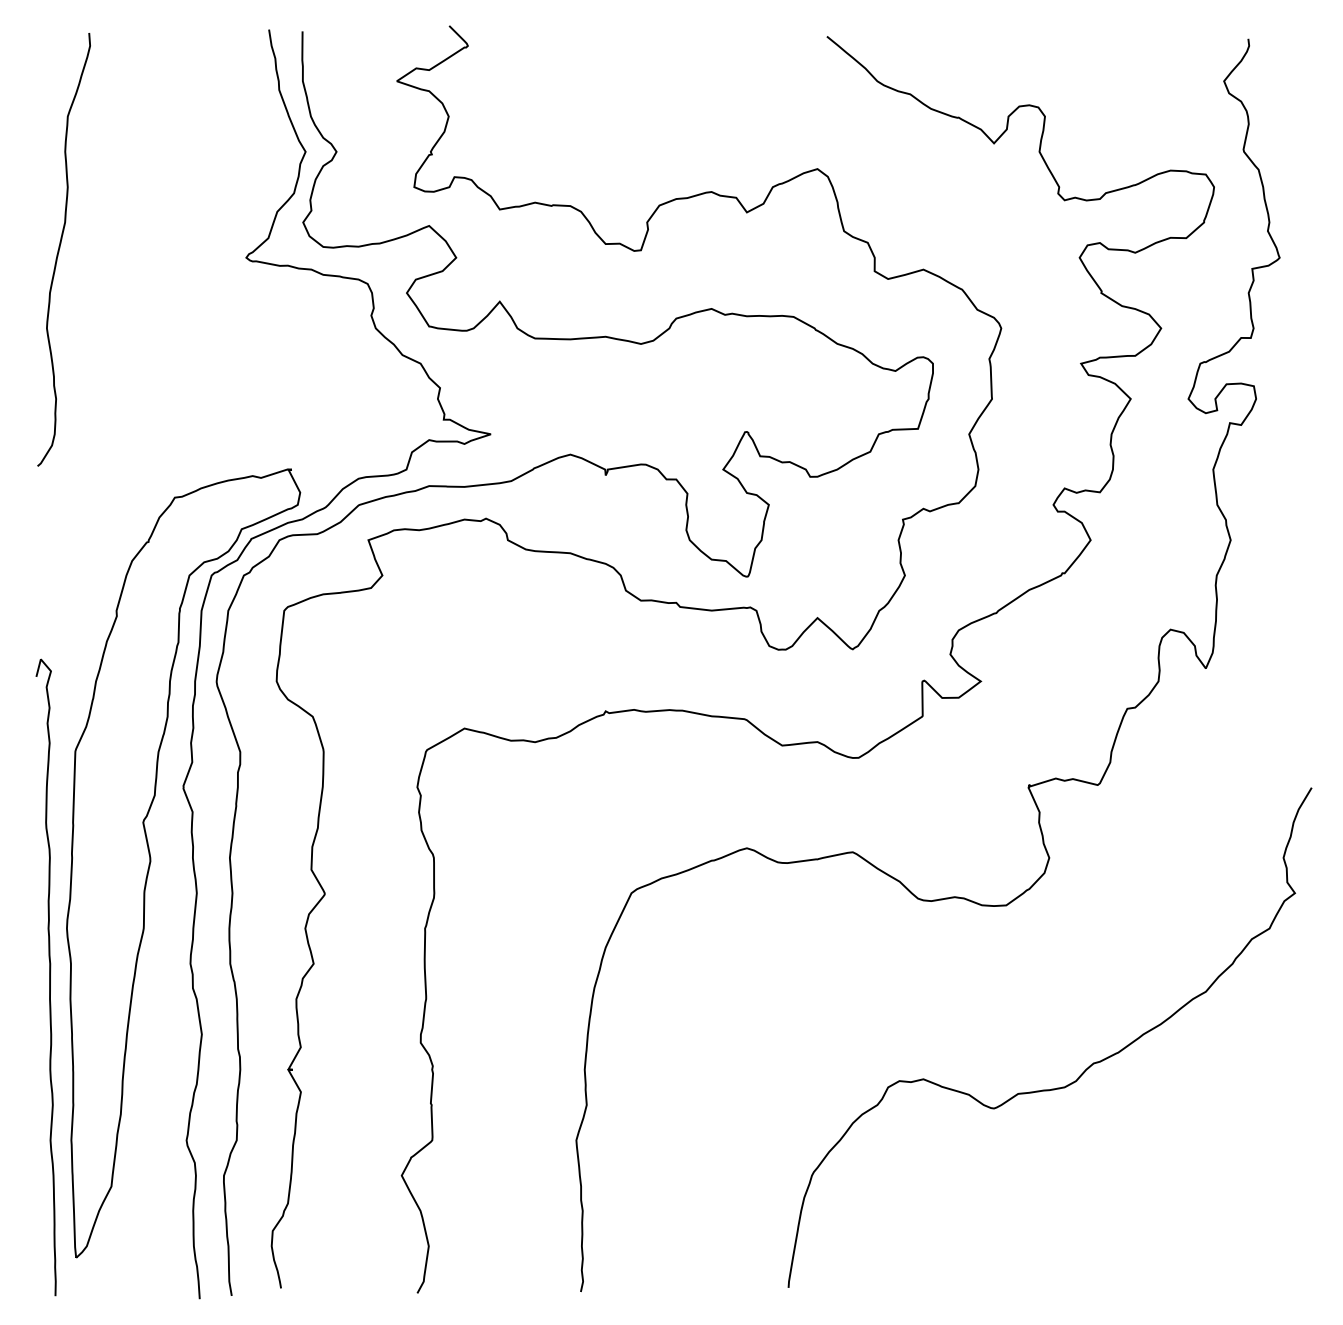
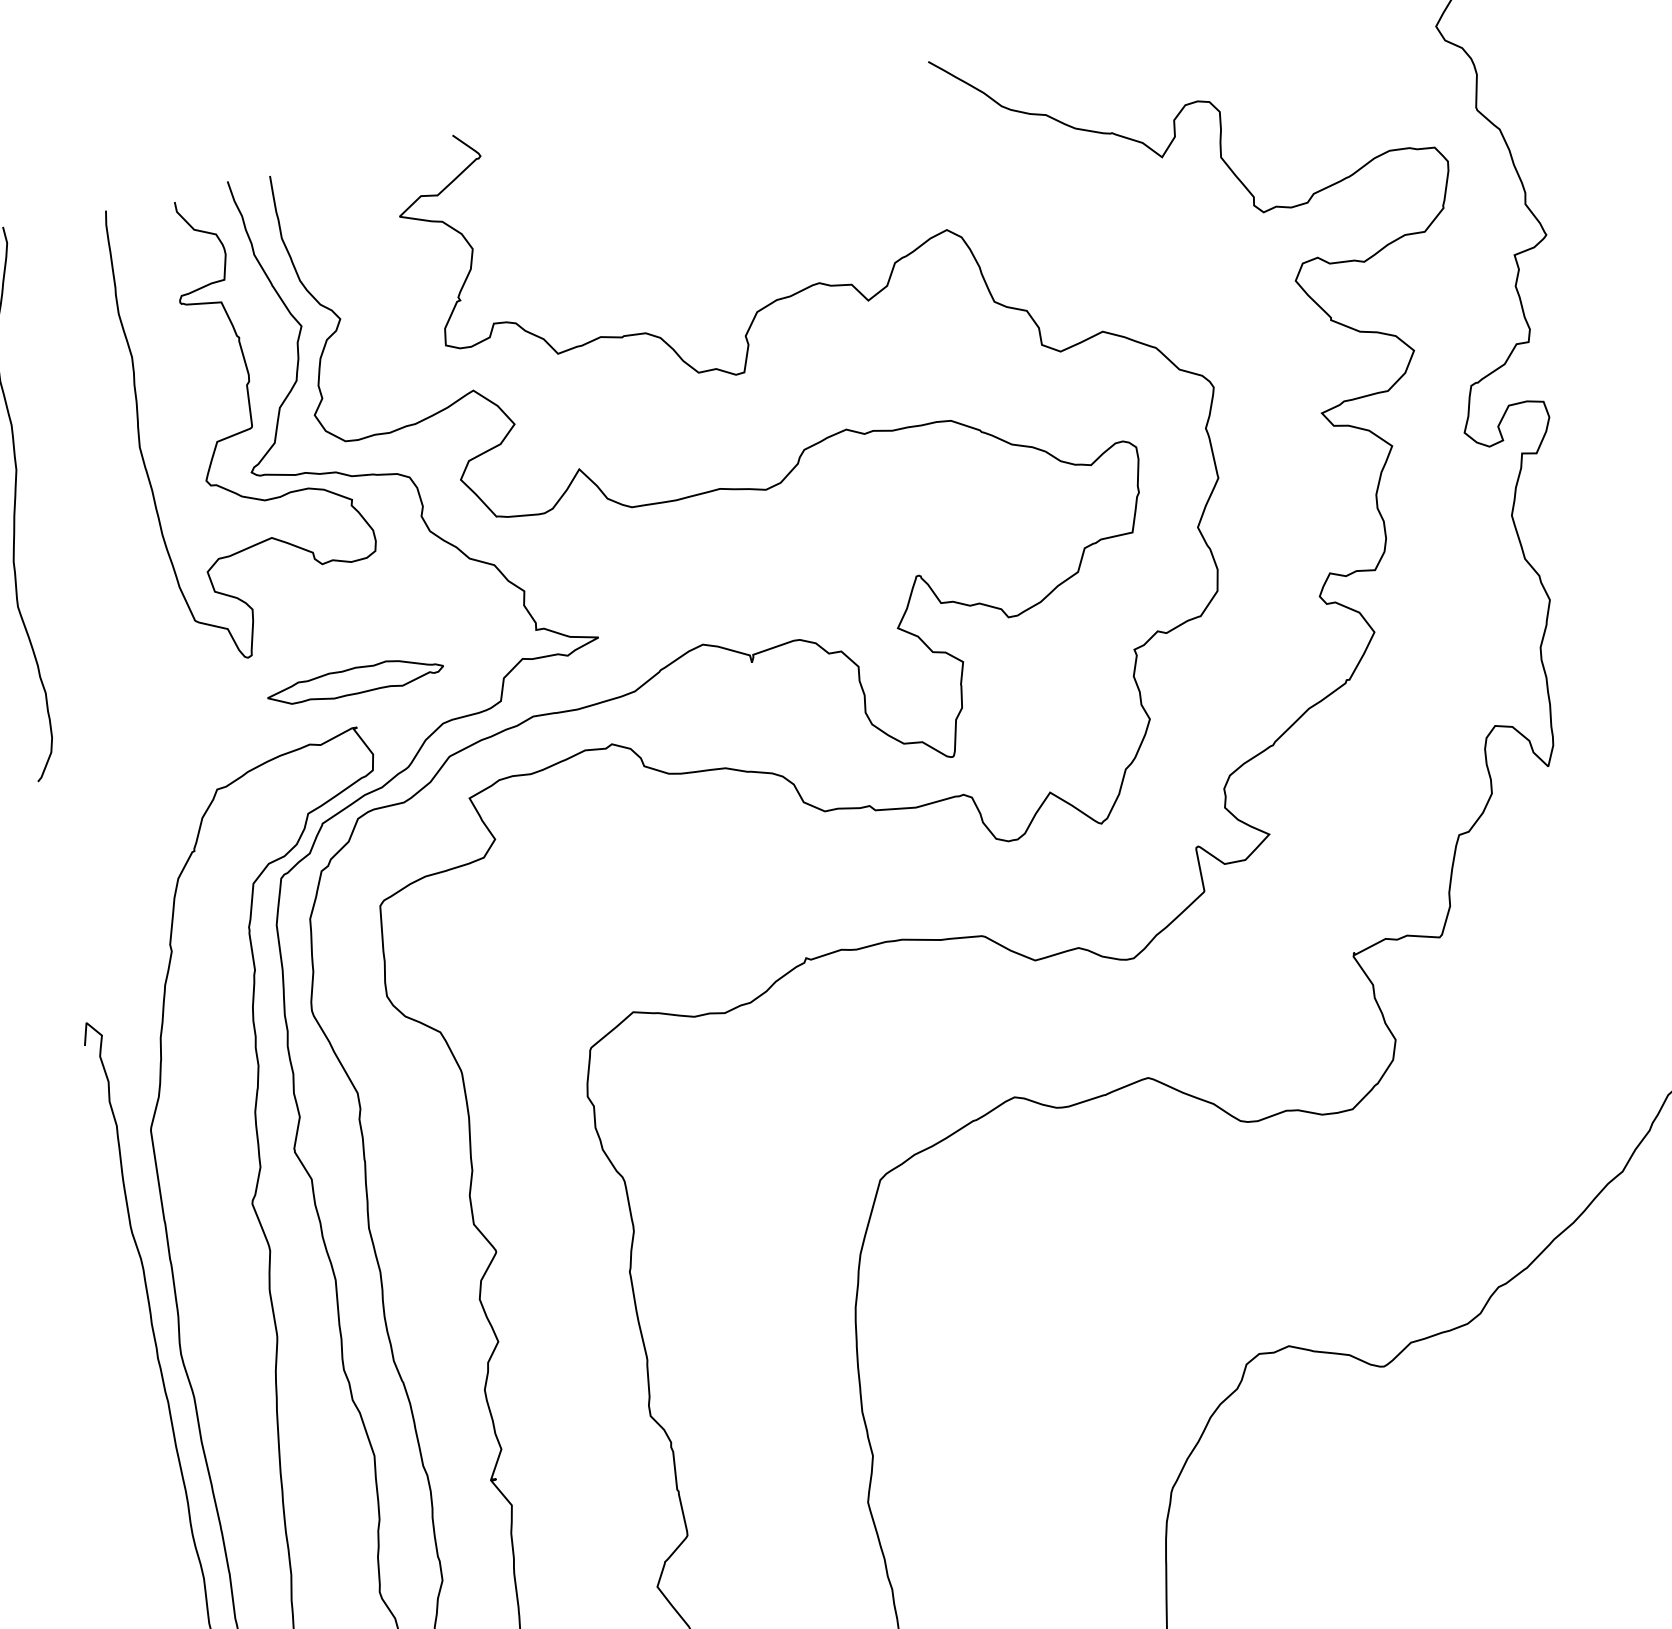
curve: (252, 217) -> (250, 420), added
part: (296, 432) -> (354, 679), added

